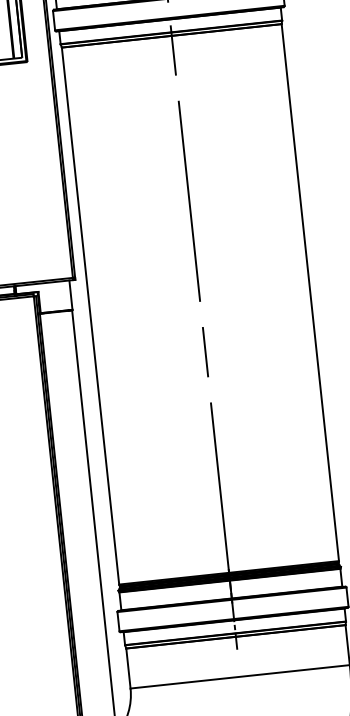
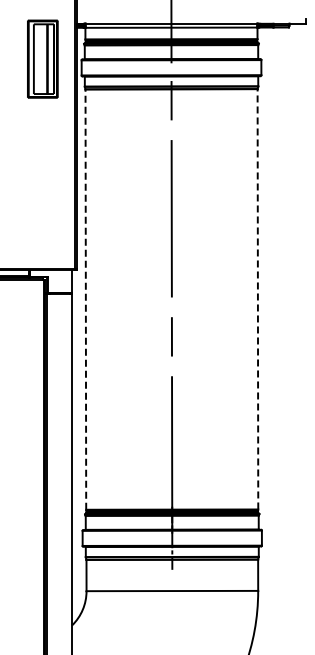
line: (309, 291) -> (257, 298), solid -> dashed
line: (90, 316) -> (85, 299), solid -> dashed

